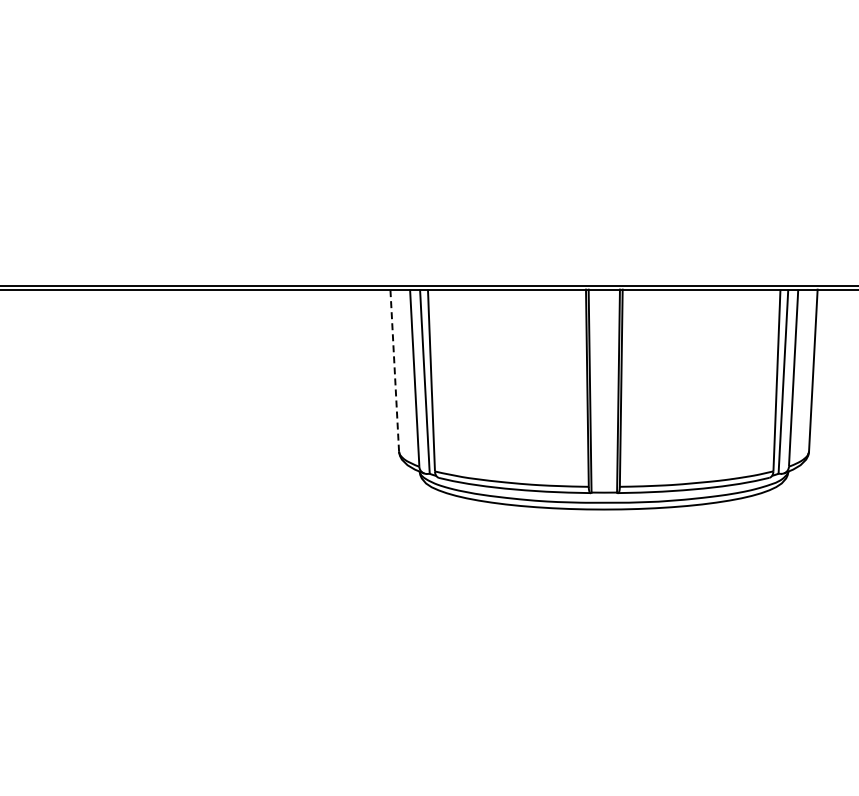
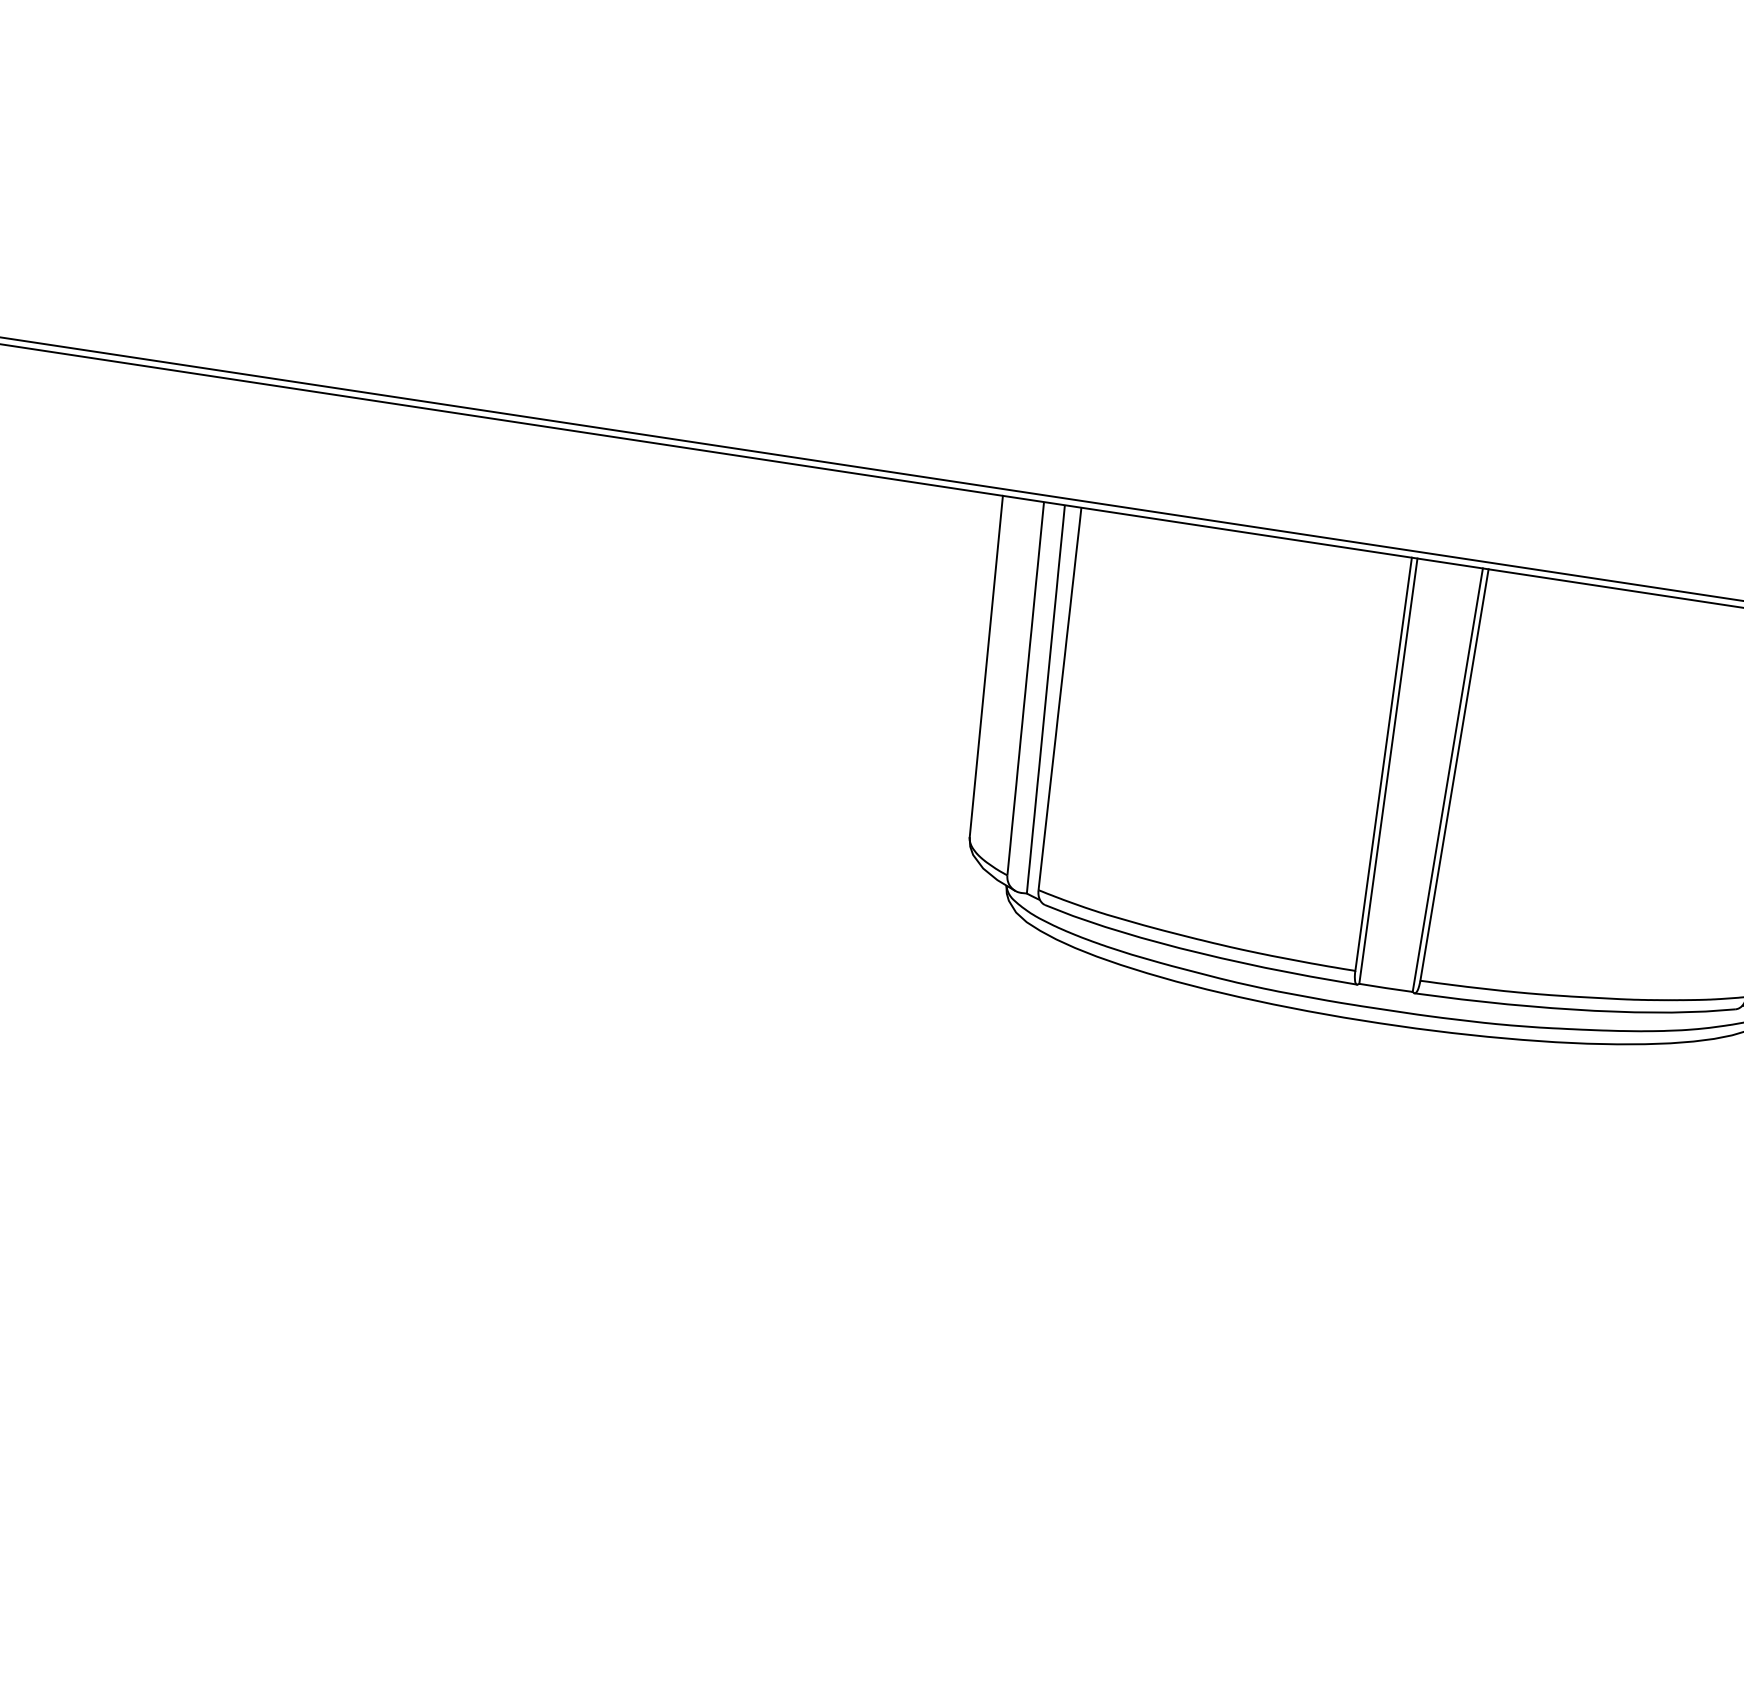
line: (394, 370) -> (985, 666), dashed -> solid

